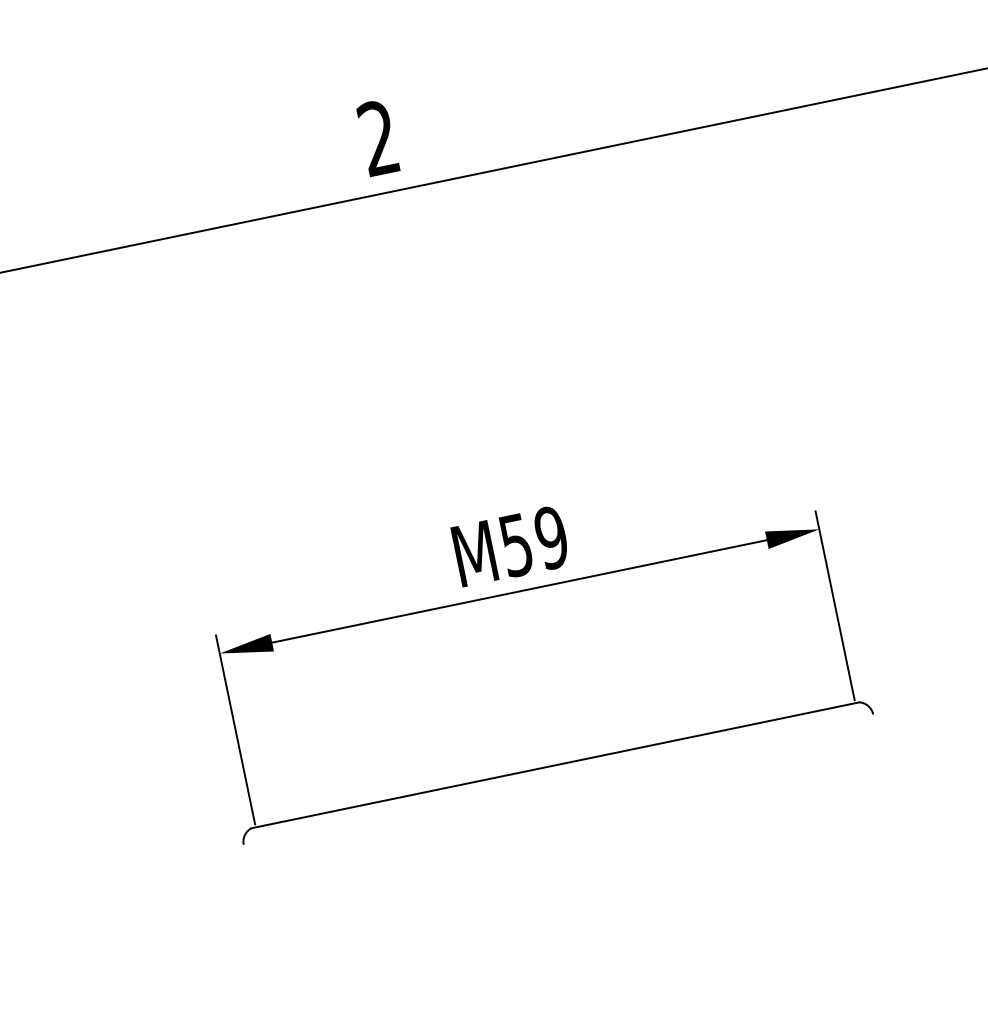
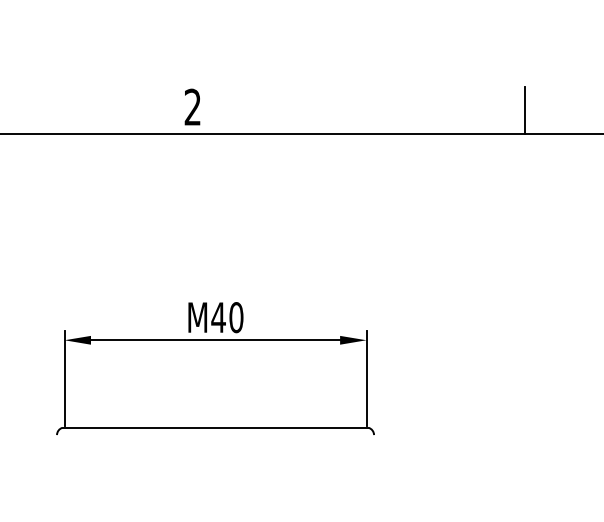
text: (533, 541) -> (227, 317), M59 -> M40

